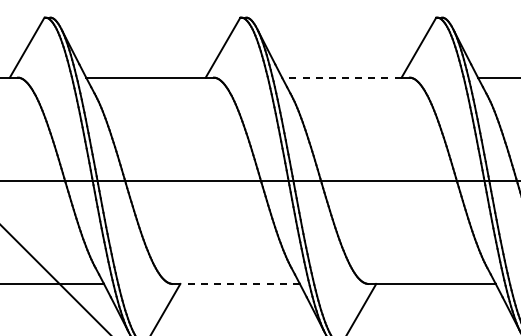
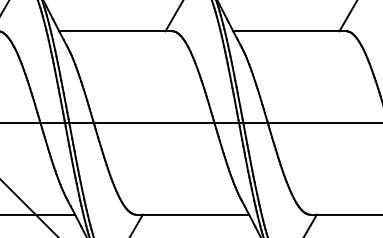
line: (341, 77) -> (286, 31), dashed -> solid
line: (240, 283) -> (196, 214), dashed -> solid

